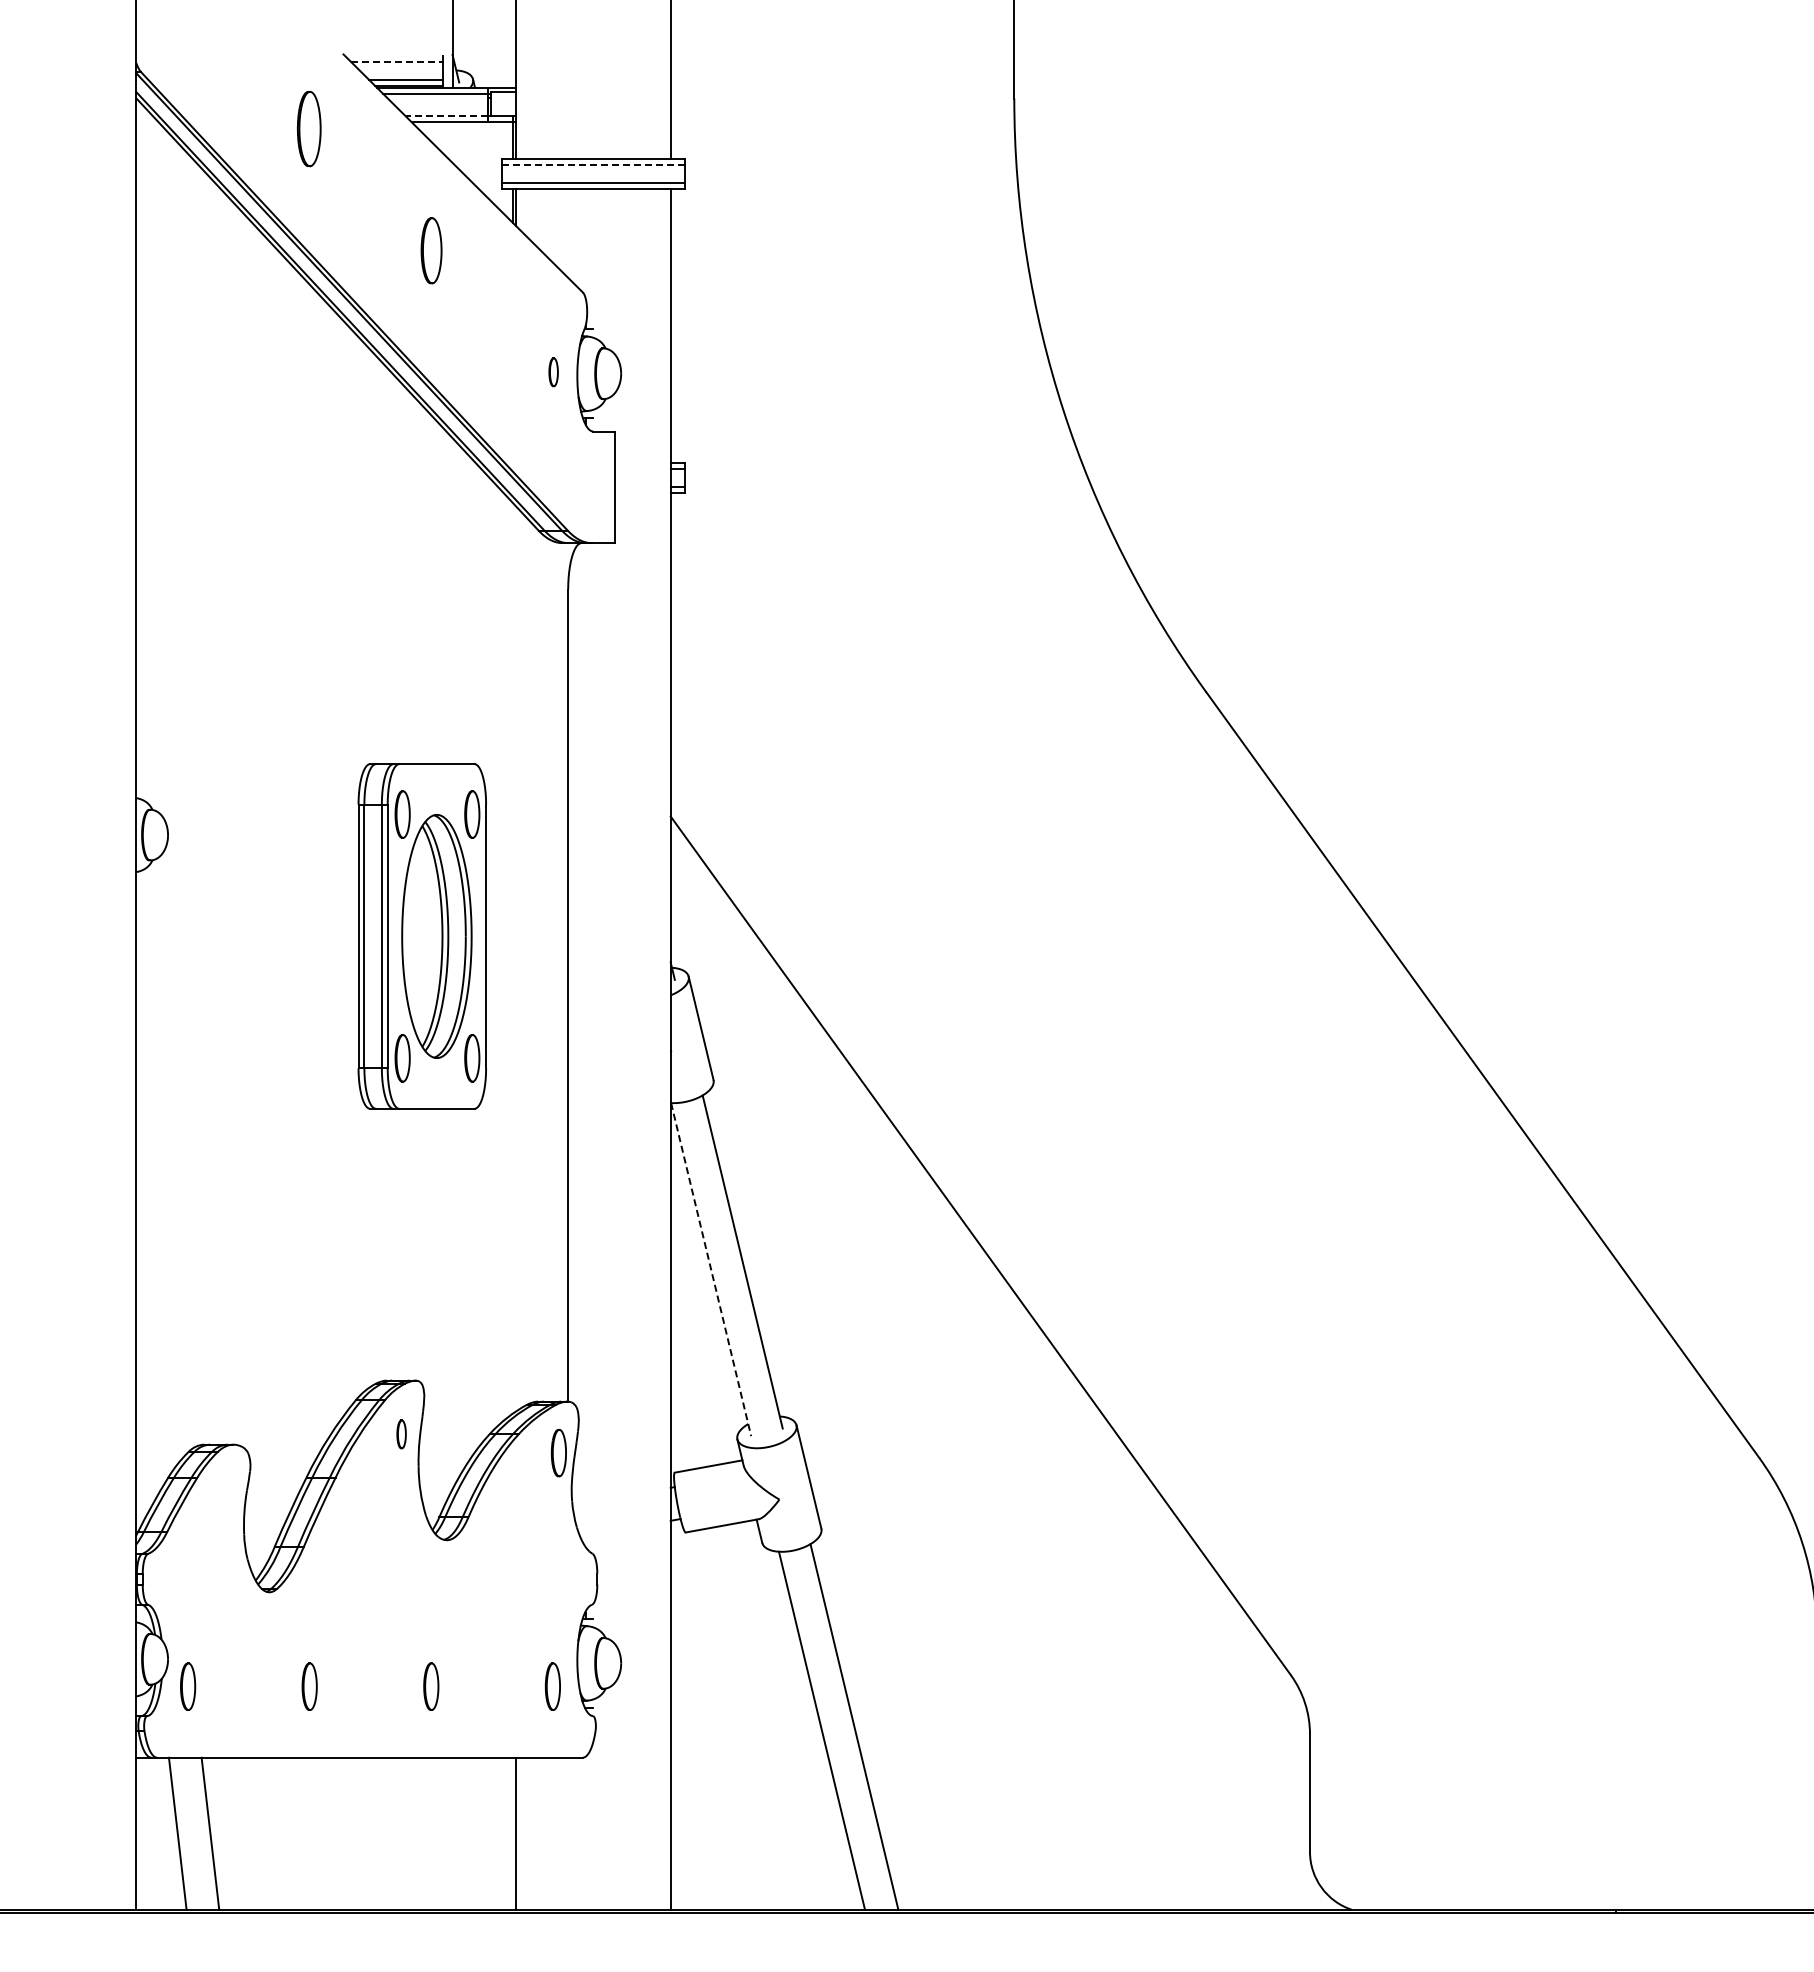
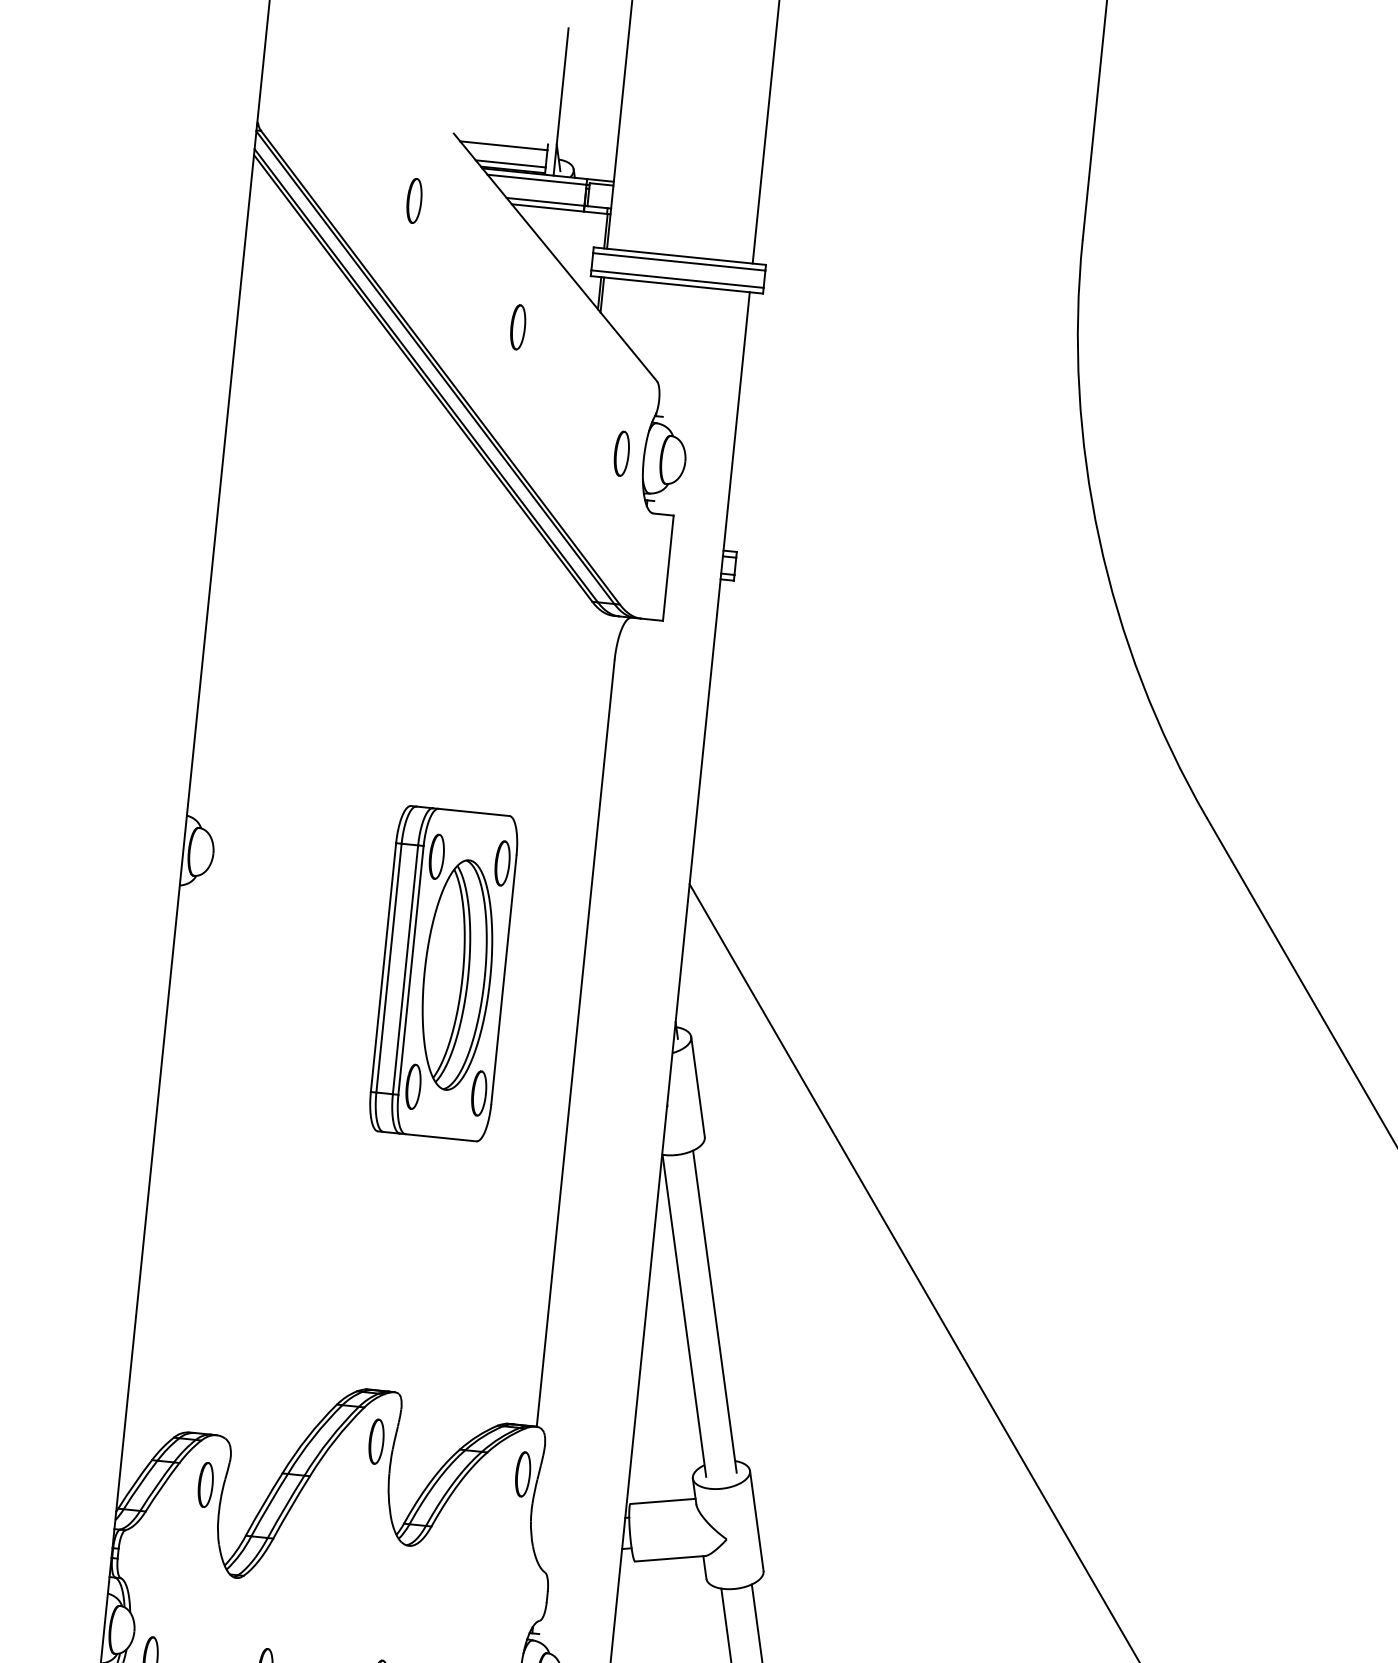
line: (397, 61) -> (504, 145), dashed -> solid
line: (446, 116) -> (545, 202), dashed -> solid
part: (309, 129) -> (414, 201), size x0.62
line: (593, 164) -> (679, 261), dashed -> solid
part: (431, 250) -> (518, 327), size x0.71
part: (553, 372) -> (621, 453), size x1.67
line: (711, 1270) -> (684, 1316), dashed -> solid
part: (401, 1434) -> (376, 1441), size x1.67
part: (227, 1497) -> (206, 1484), added

